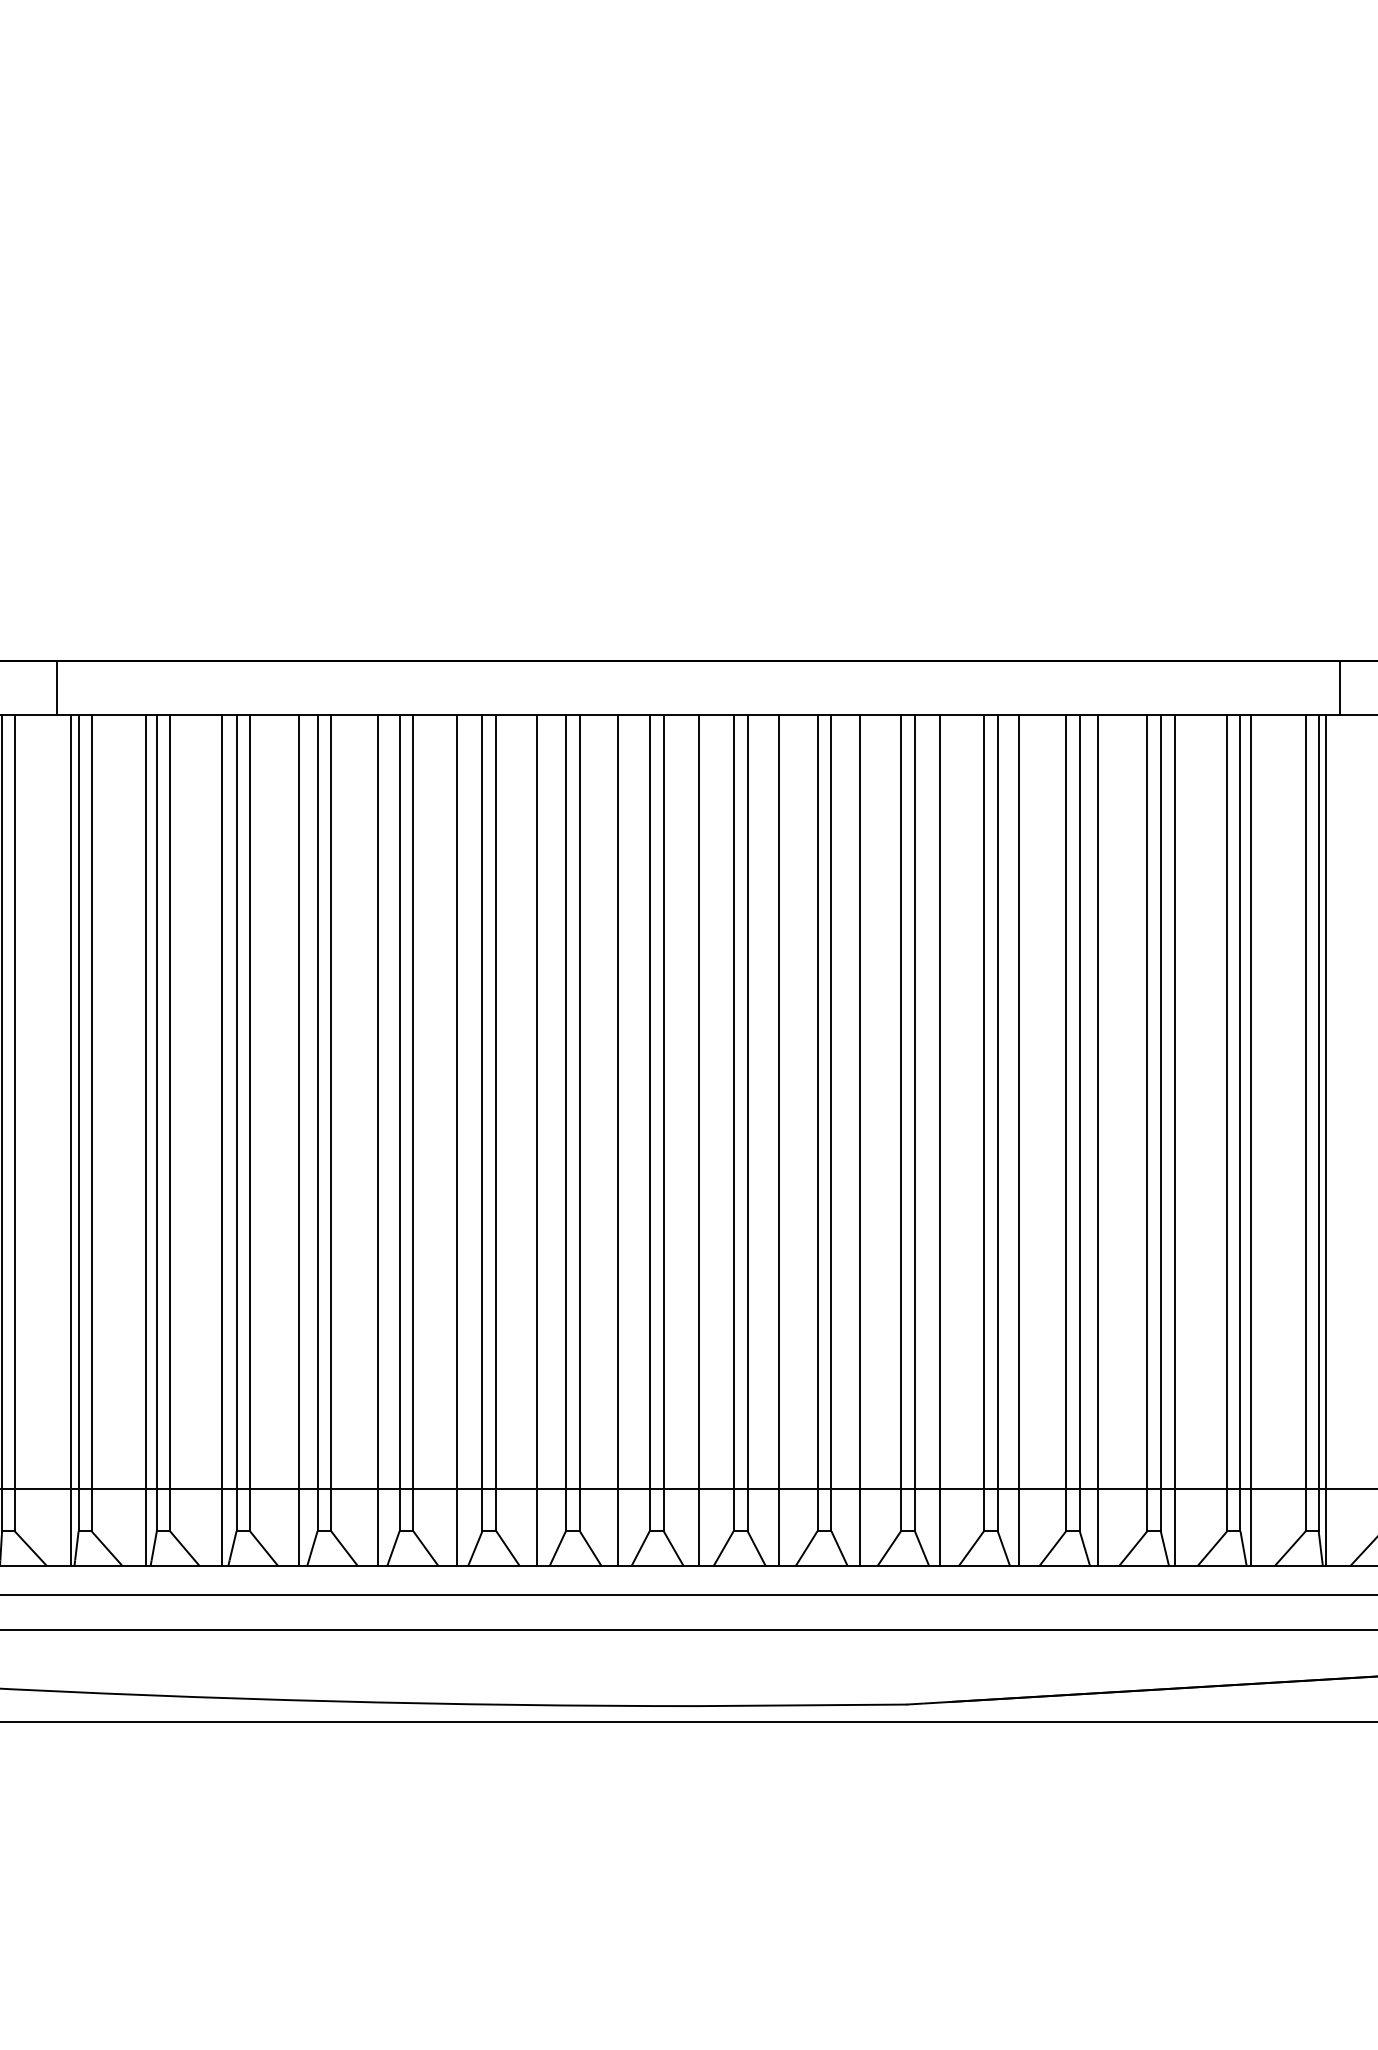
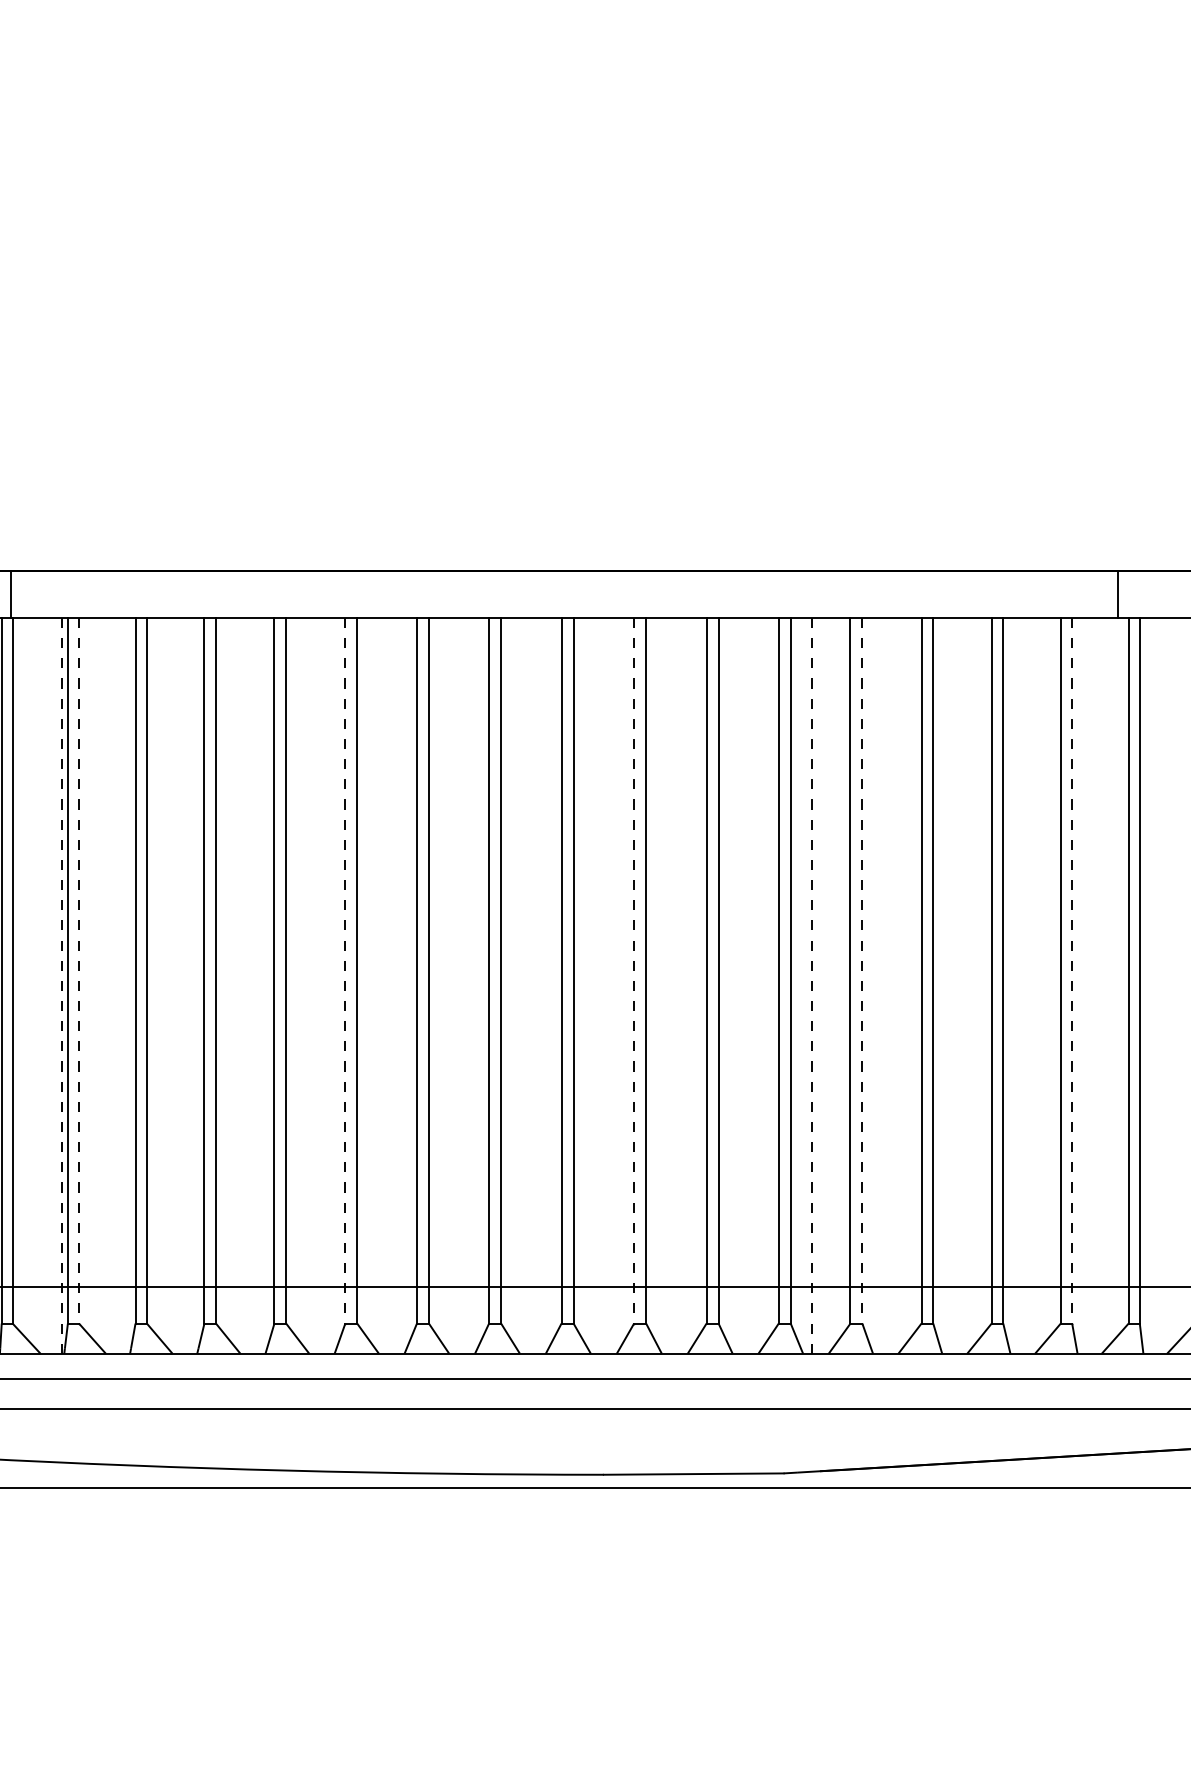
line: (57, 687) -> (10, 594), moved
line: (1340, 687) -> (1118, 594), moved
line: (91, 1123) -> (79, 971), solid -> dashed
line: (399, 1123) -> (345, 971), solid -> dashed
line: (733, 1123) -> (633, 971), solid -> dashed
line: (997, 1123) -> (862, 971), solid -> dashed
line: (1240, 1123) -> (1072, 971), solid -> dashed
line: (71, 1140) -> (61, 985), solid -> dashed
line: (145, 1140) -> (125, 985), removed
line: (222, 1140) -> (192, 985), removed
line: (299, 1140) -> (258, 985), removed
line: (377, 1140) -> (326, 985), removed
line: (457, 1140) -> (395, 985), removed
line: (537, 1140) -> (464, 985), removed
line: (617, 1140) -> (533, 985), removed
line: (698, 1140) -> (603, 985), removed
line: (779, 1140) -> (673, 985), removed
line: (859, 1140) -> (742, 985), removed
line: (939, 1140) -> (812, 985), solid -> dashed
line: (1019, 1140) -> (881, 985), removed
line: (1097, 1140) -> (948, 985), removed
line: (1175, 1140) -> (1016, 985), removed
line: (1251, 1140) -> (1081, 985), removed
line: (1326, 1140) -> (1146, 985), removed

